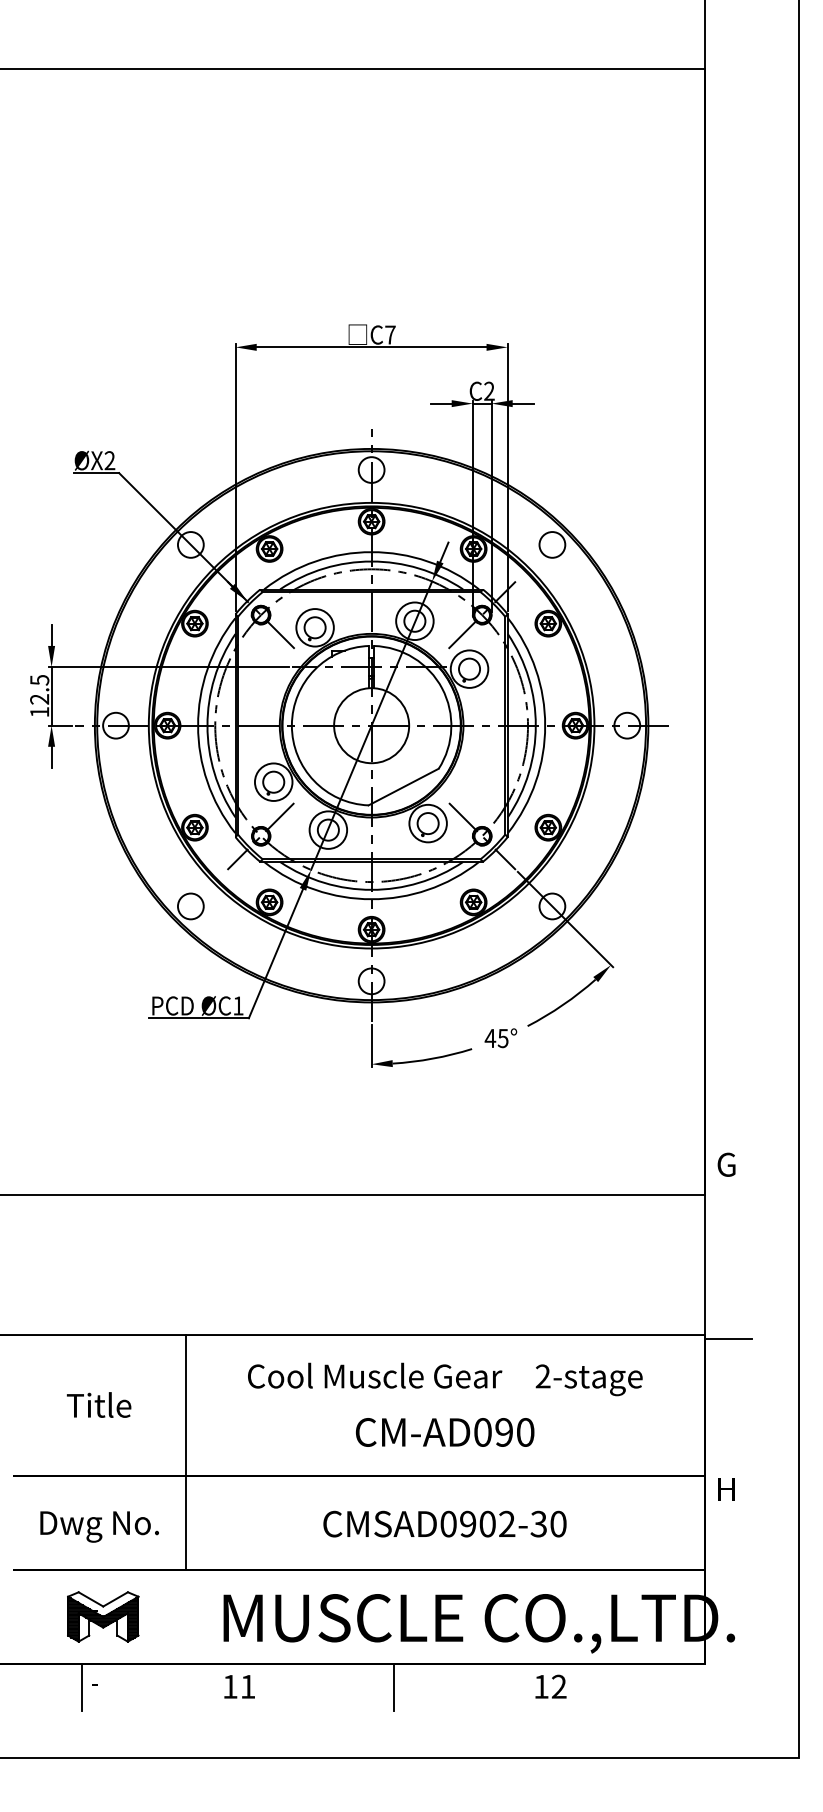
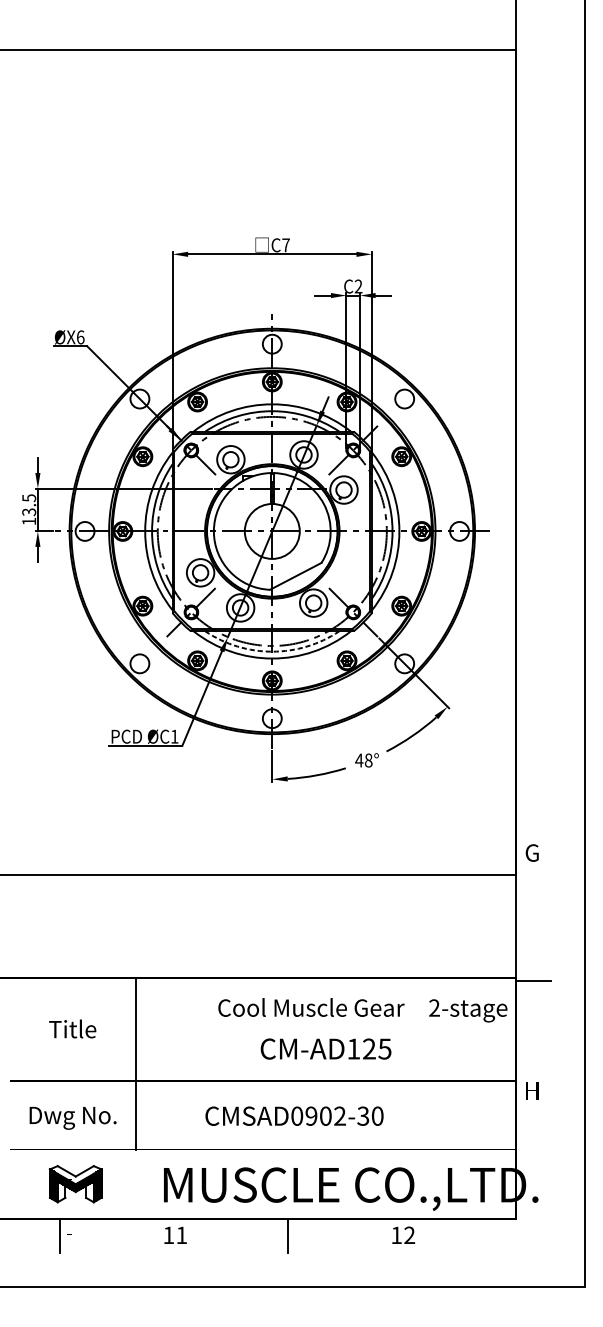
text: (109, 460) -> (80, 337), ØX2 -> ØX6
text: (39, 699) -> (29, 512), 12.5 -> 13.5
arc: (371, 889) -> (272, 651), solid -> dashed
text: (502, 1038) -> (368, 760), 45° -> 48°
text: (445, 1379) -> (363, 1010), moved
text: (504, 1432) -> (369, 1049), CM-AD090 -> CM-AD125
text: (444, 1523) -> (294, 1115), moved

